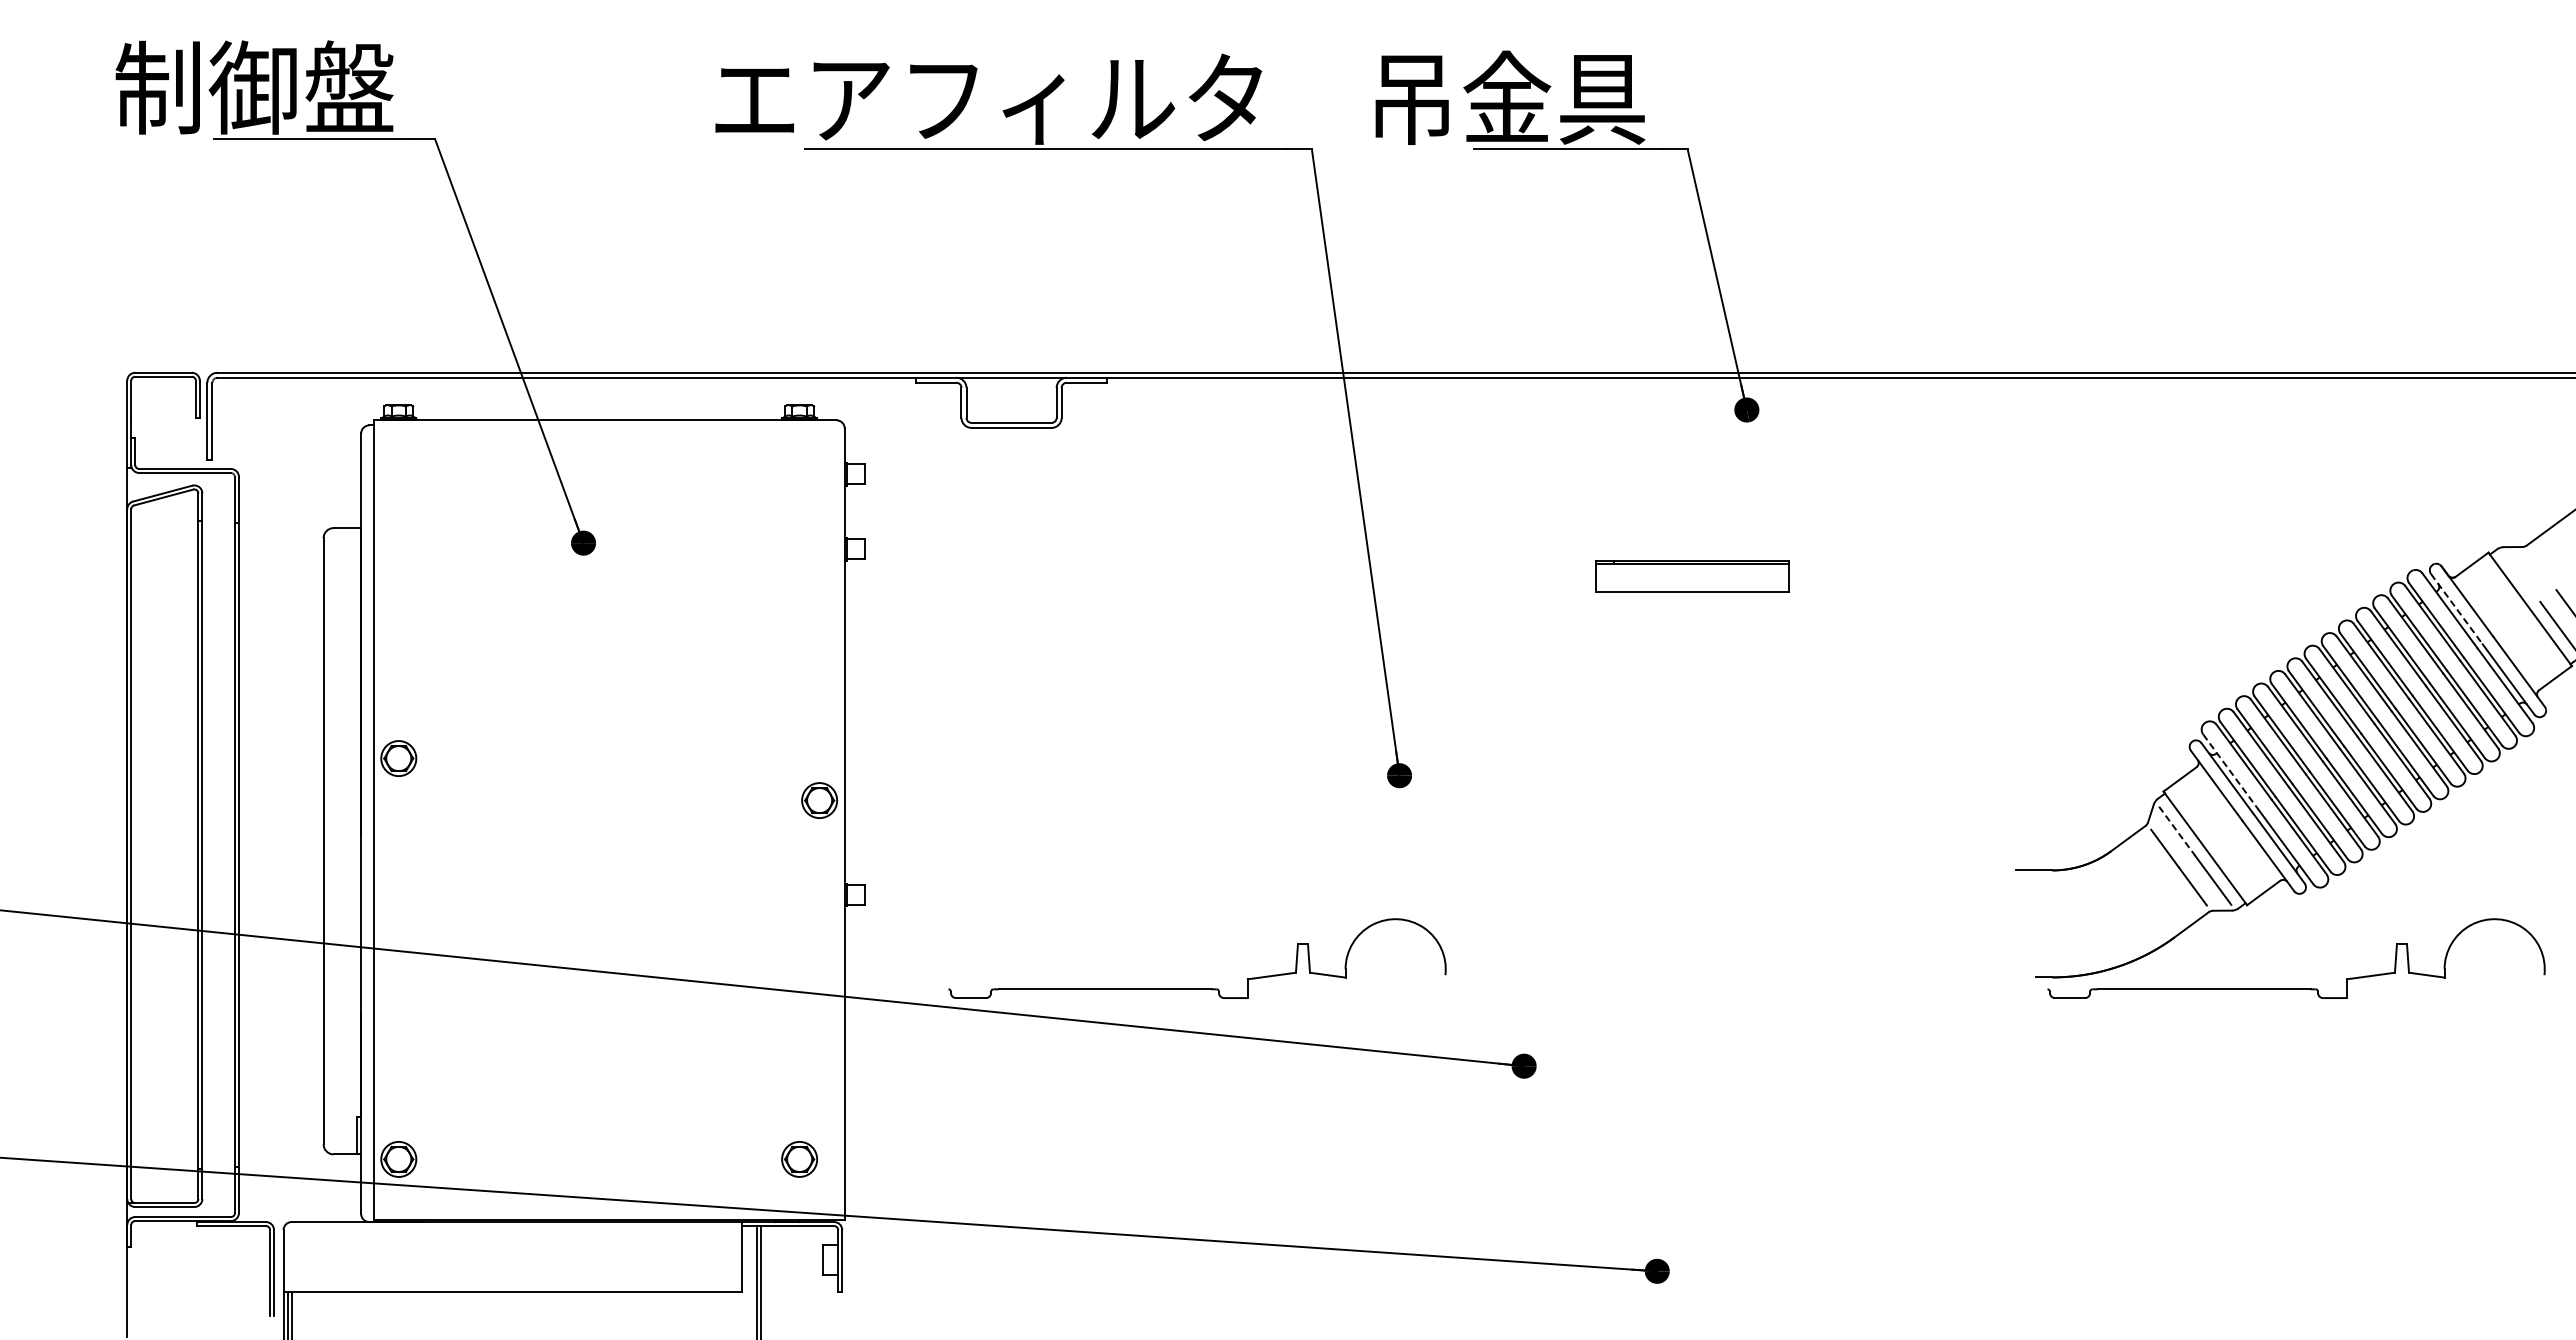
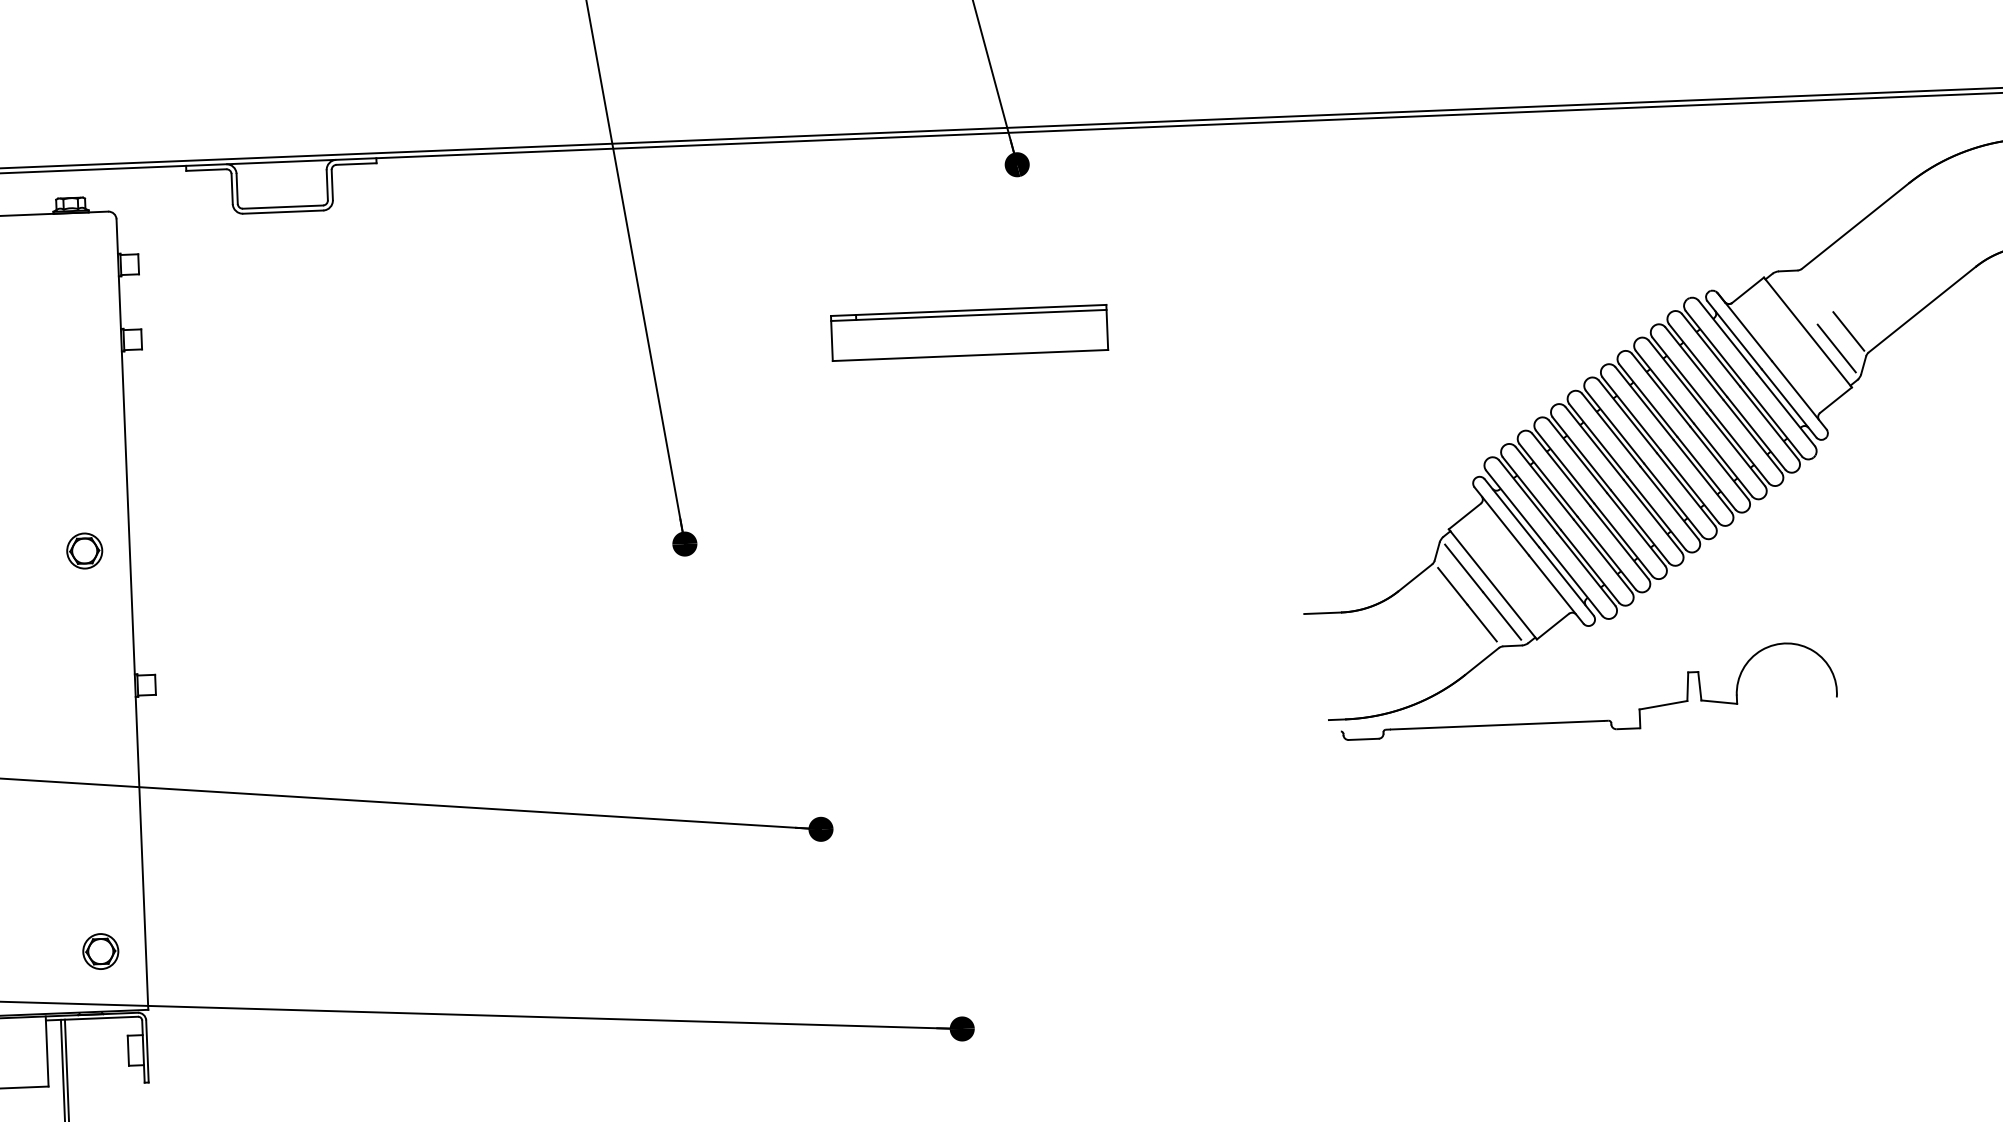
part: (1692, 576) -> (969, 333), size x1.43
line: (2456, 609) -> (1734, 335), dashed -> solid
line: (2231, 772) -> (1516, 507), dashed -> solid
part: (819, 800) -> (84, 550), moved
line: (2177, 831) -> (1464, 568), dashed -> solid
part: (1197, 988) -> (491, 764), removed

